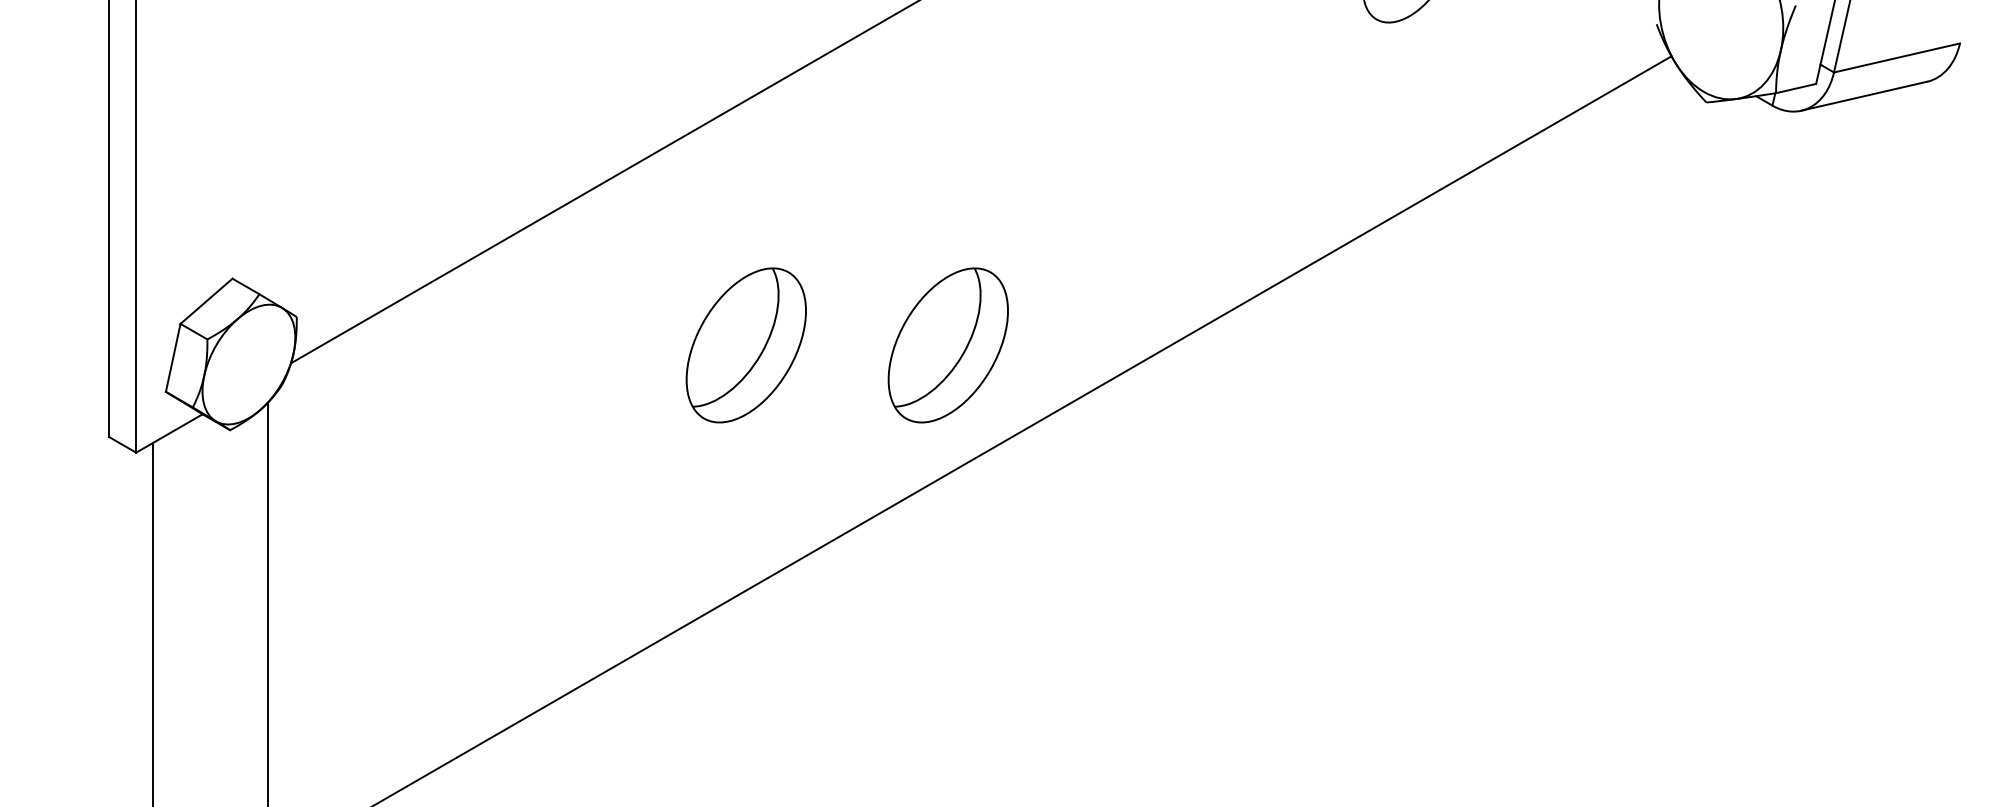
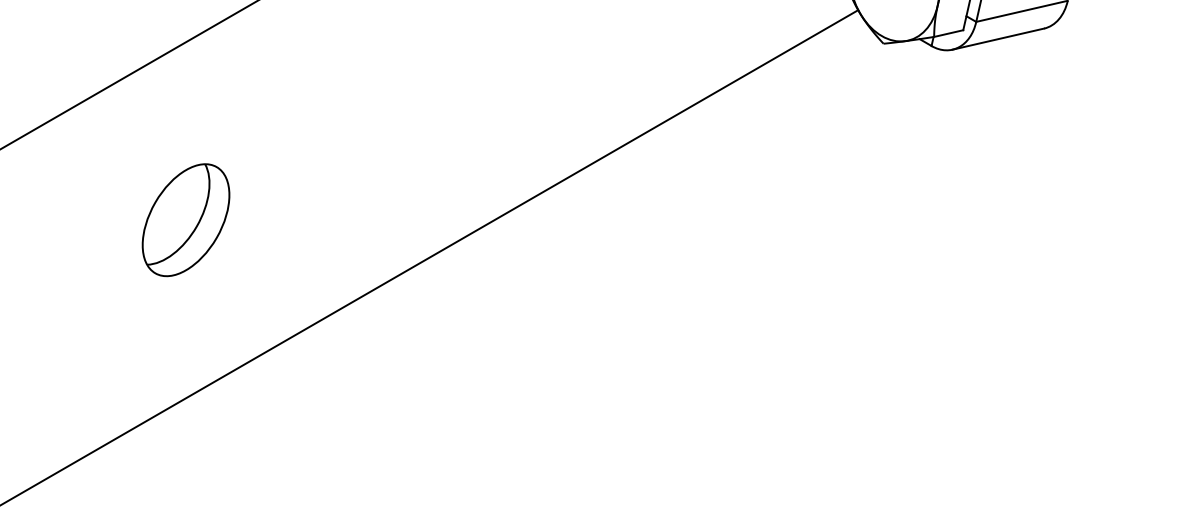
part: (947, 345) -> (332, 220), removed

